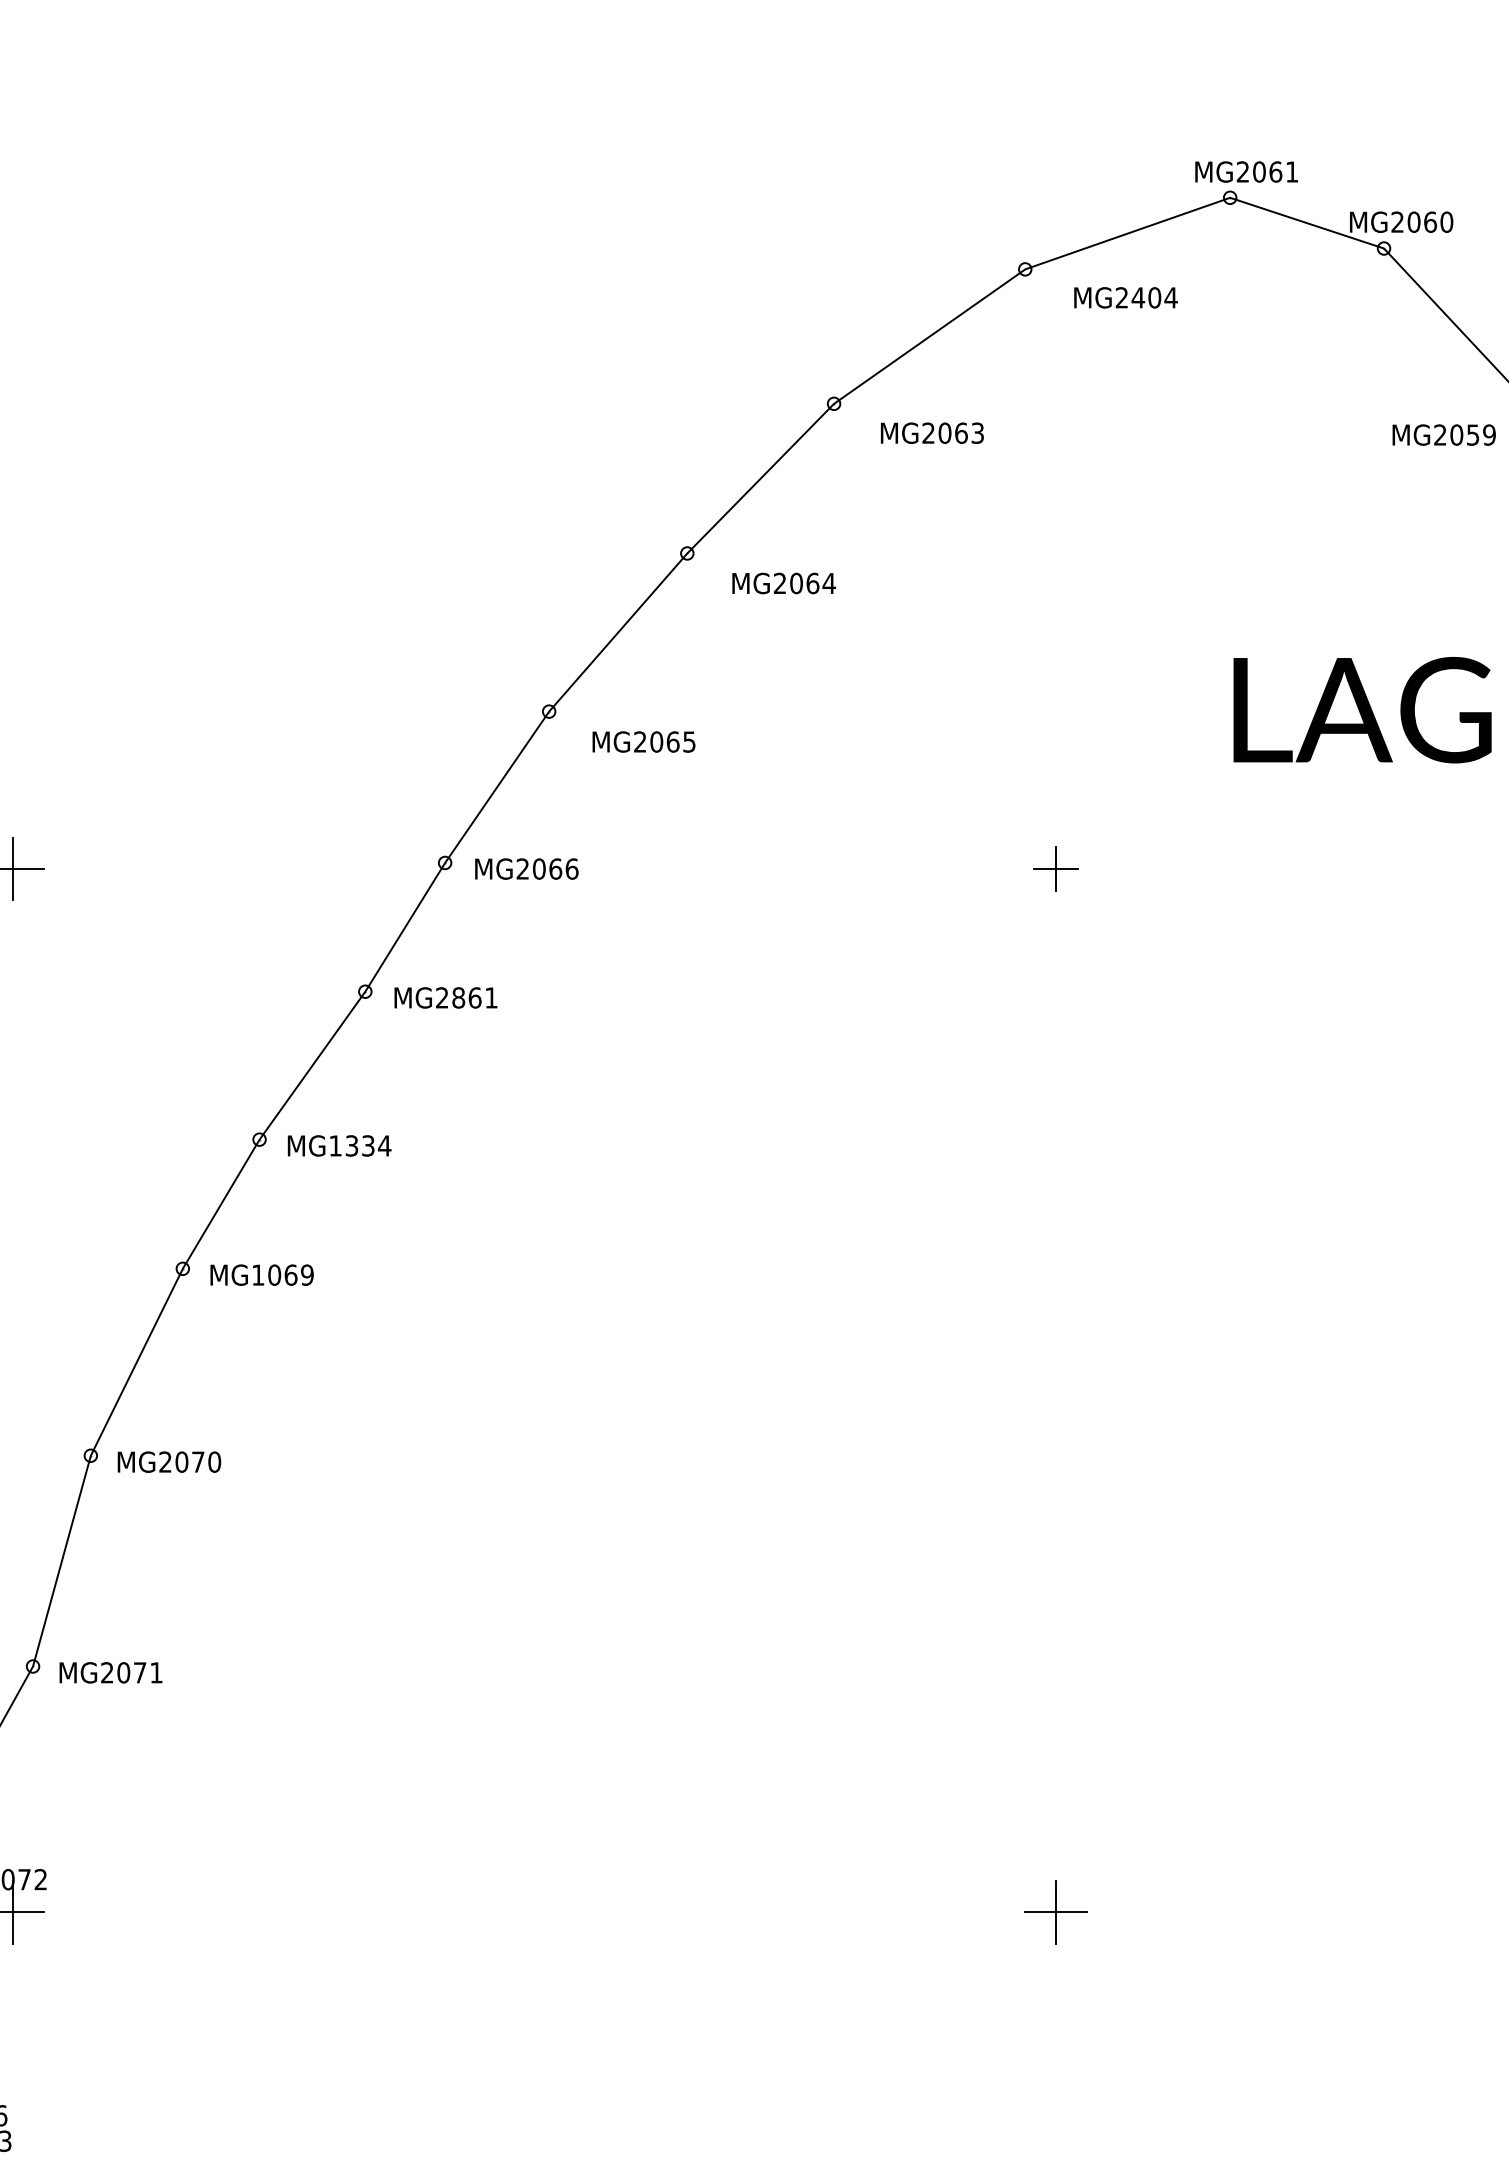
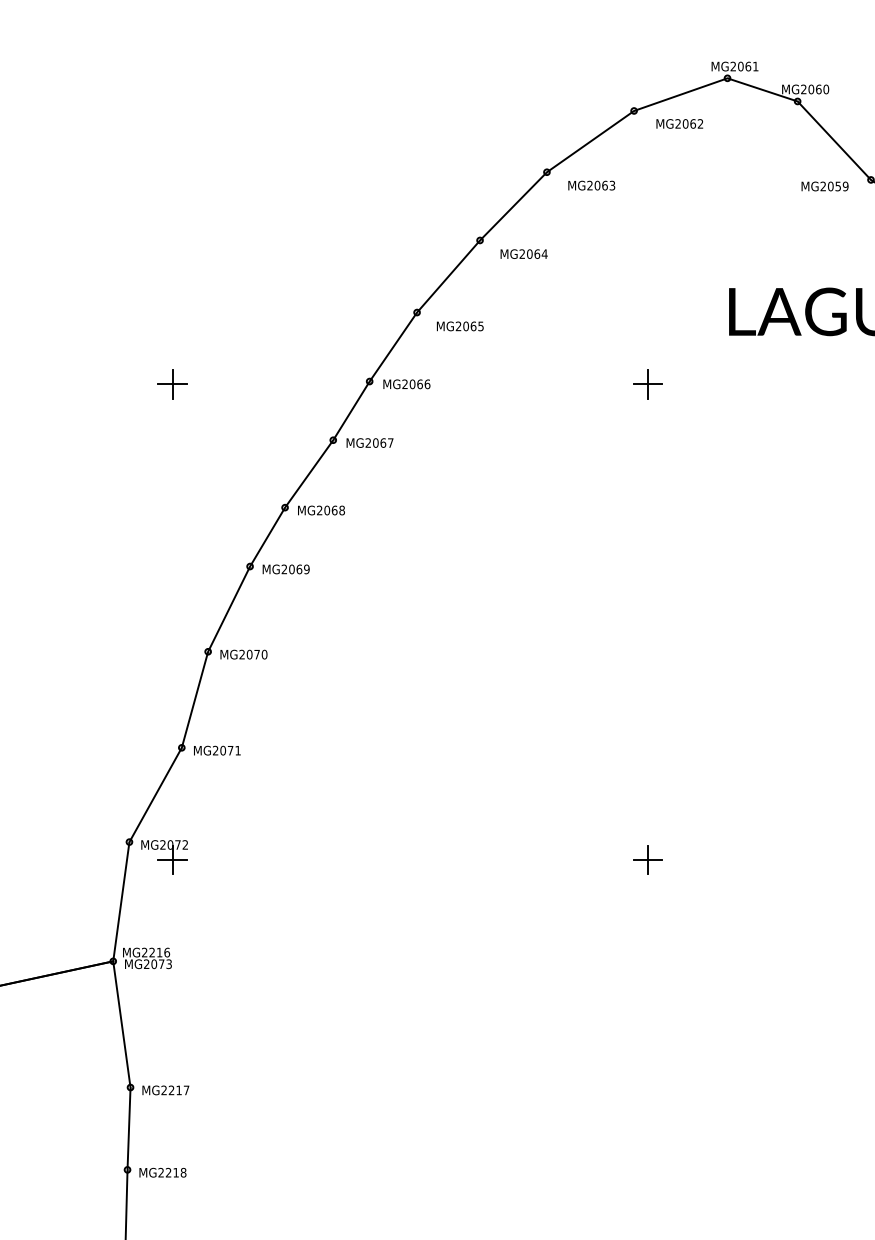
text: (1153, 296) -> (692, 123), MG2404 -> MG2062
part: (1054, 869) -> (647, 384), size x1.43
text: (475, 996) -> (383, 442), MG2861 -> MG2067
text: (361, 1145) -> (331, 510), MG1334 -> MG2068
text: (256, 1273) -> (283, 568), MG1069 -> MG2069

